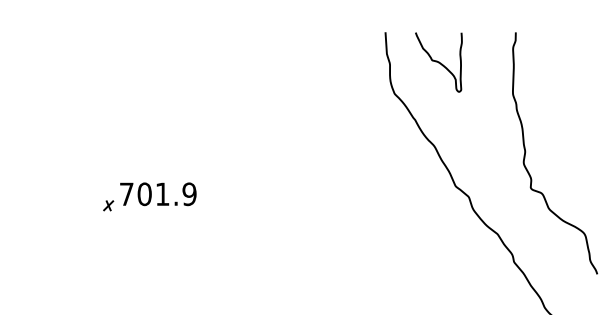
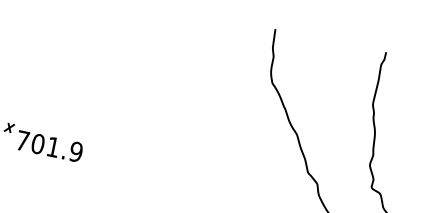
curve: (438, 62) -> (315, 64), removed
text: (158, 194) -> (49, 146), moved

